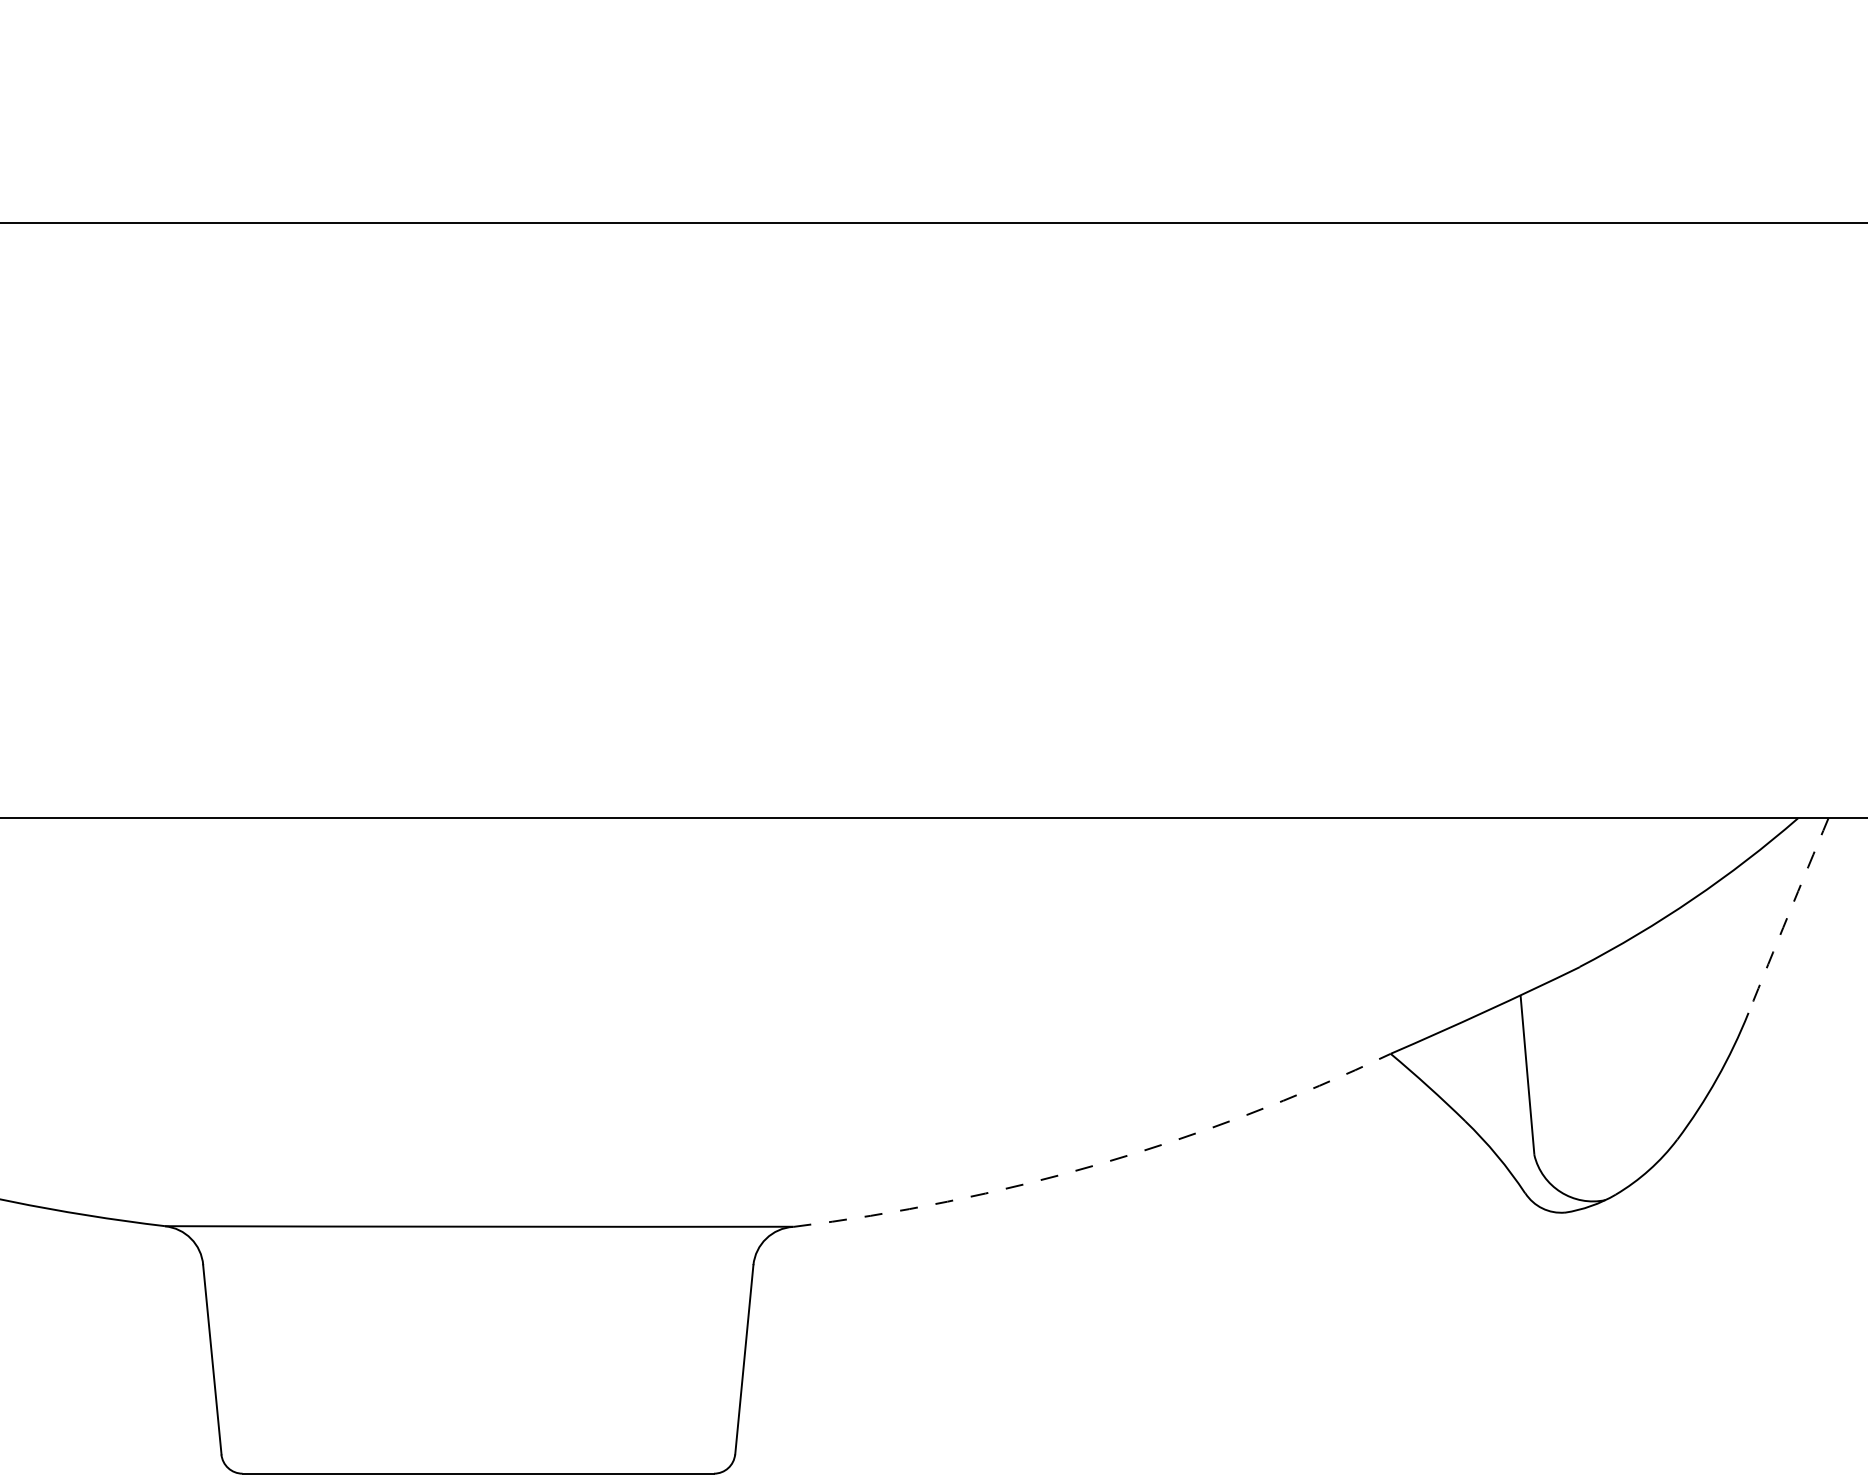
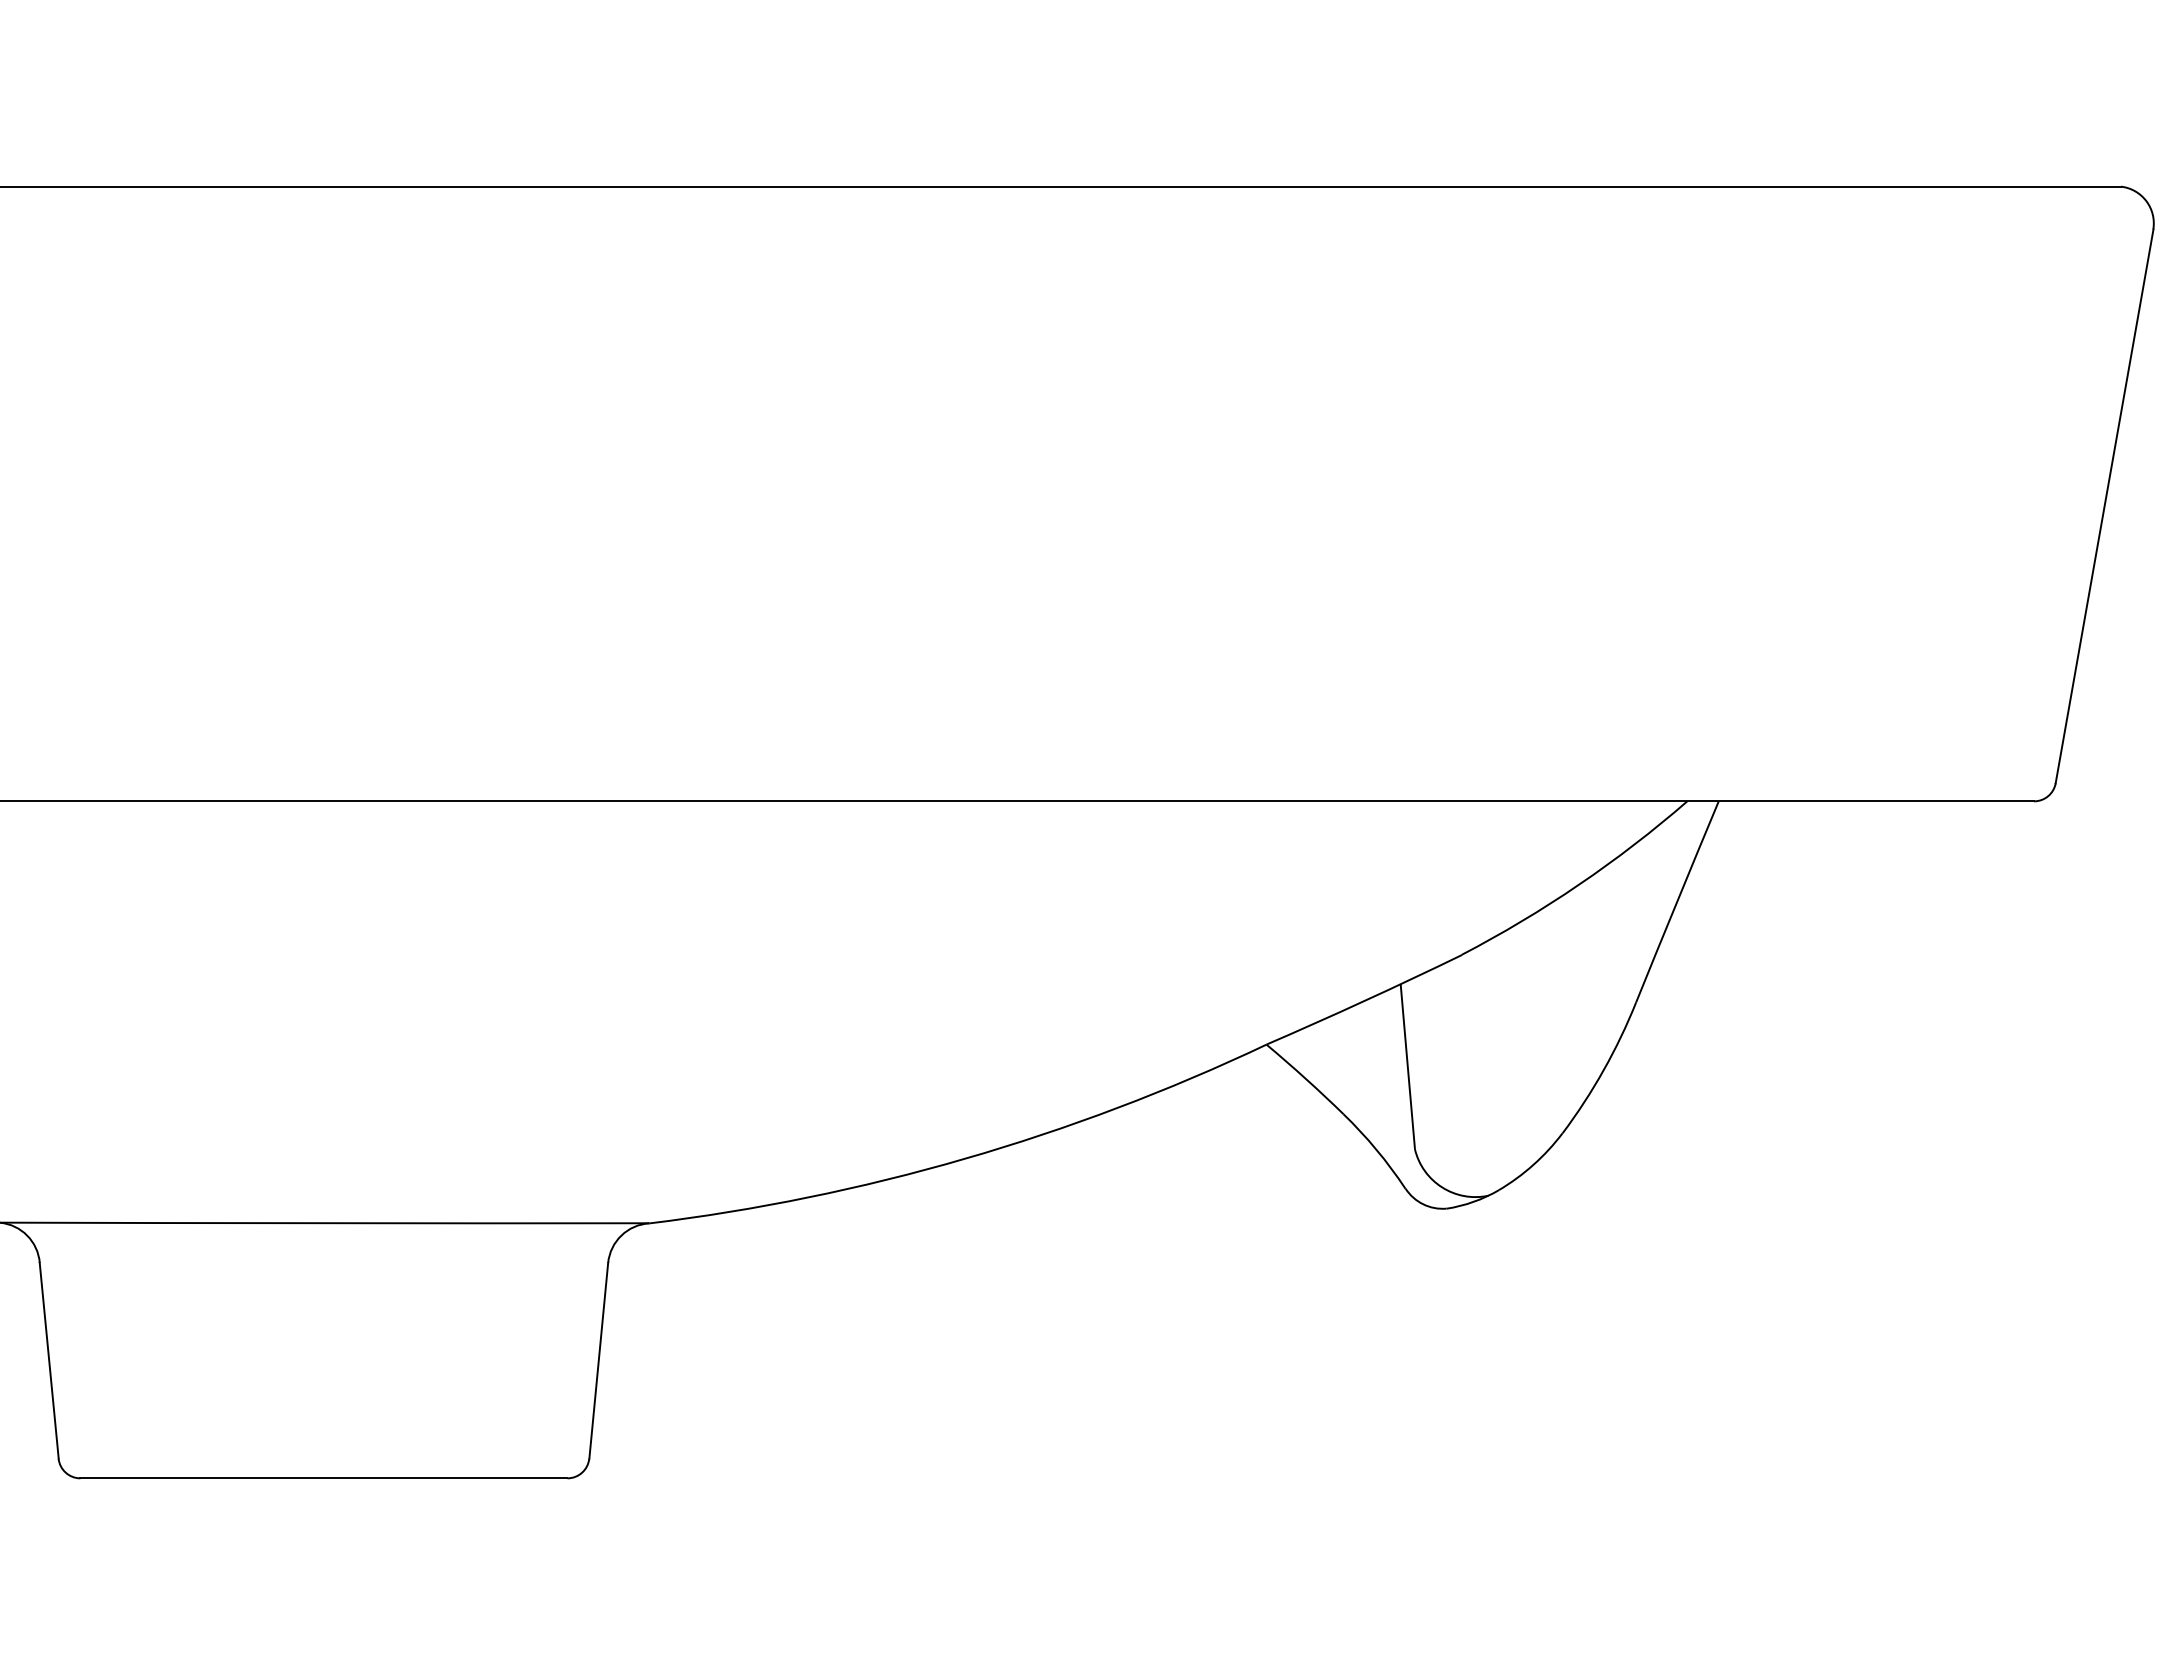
arc: (1788, 915) -> (1677, 901), dashed -> solid
arc: (1099, 1164) -> (965, 1158), dashed -> solid

